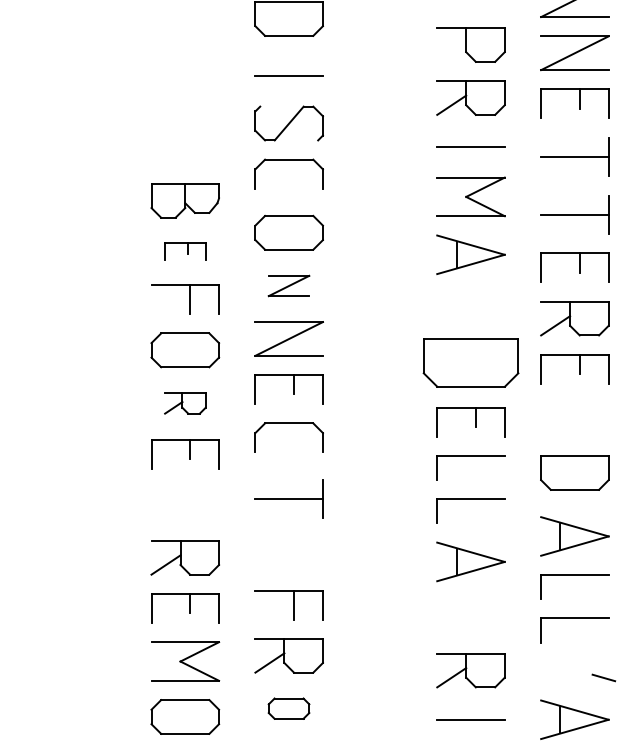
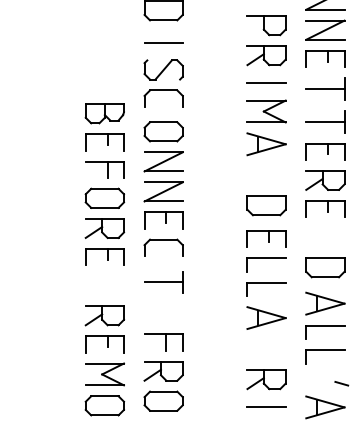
part: (184, 251) -> (104, 142), size x1.67
part: (288, 285) -> (163, 161), size x1.67
part: (470, 362) -> (266, 205), size x0.71
part: (184, 403) -> (104, 228), size x1.67
part: (288, 707) -> (163, 400), size x1.67

